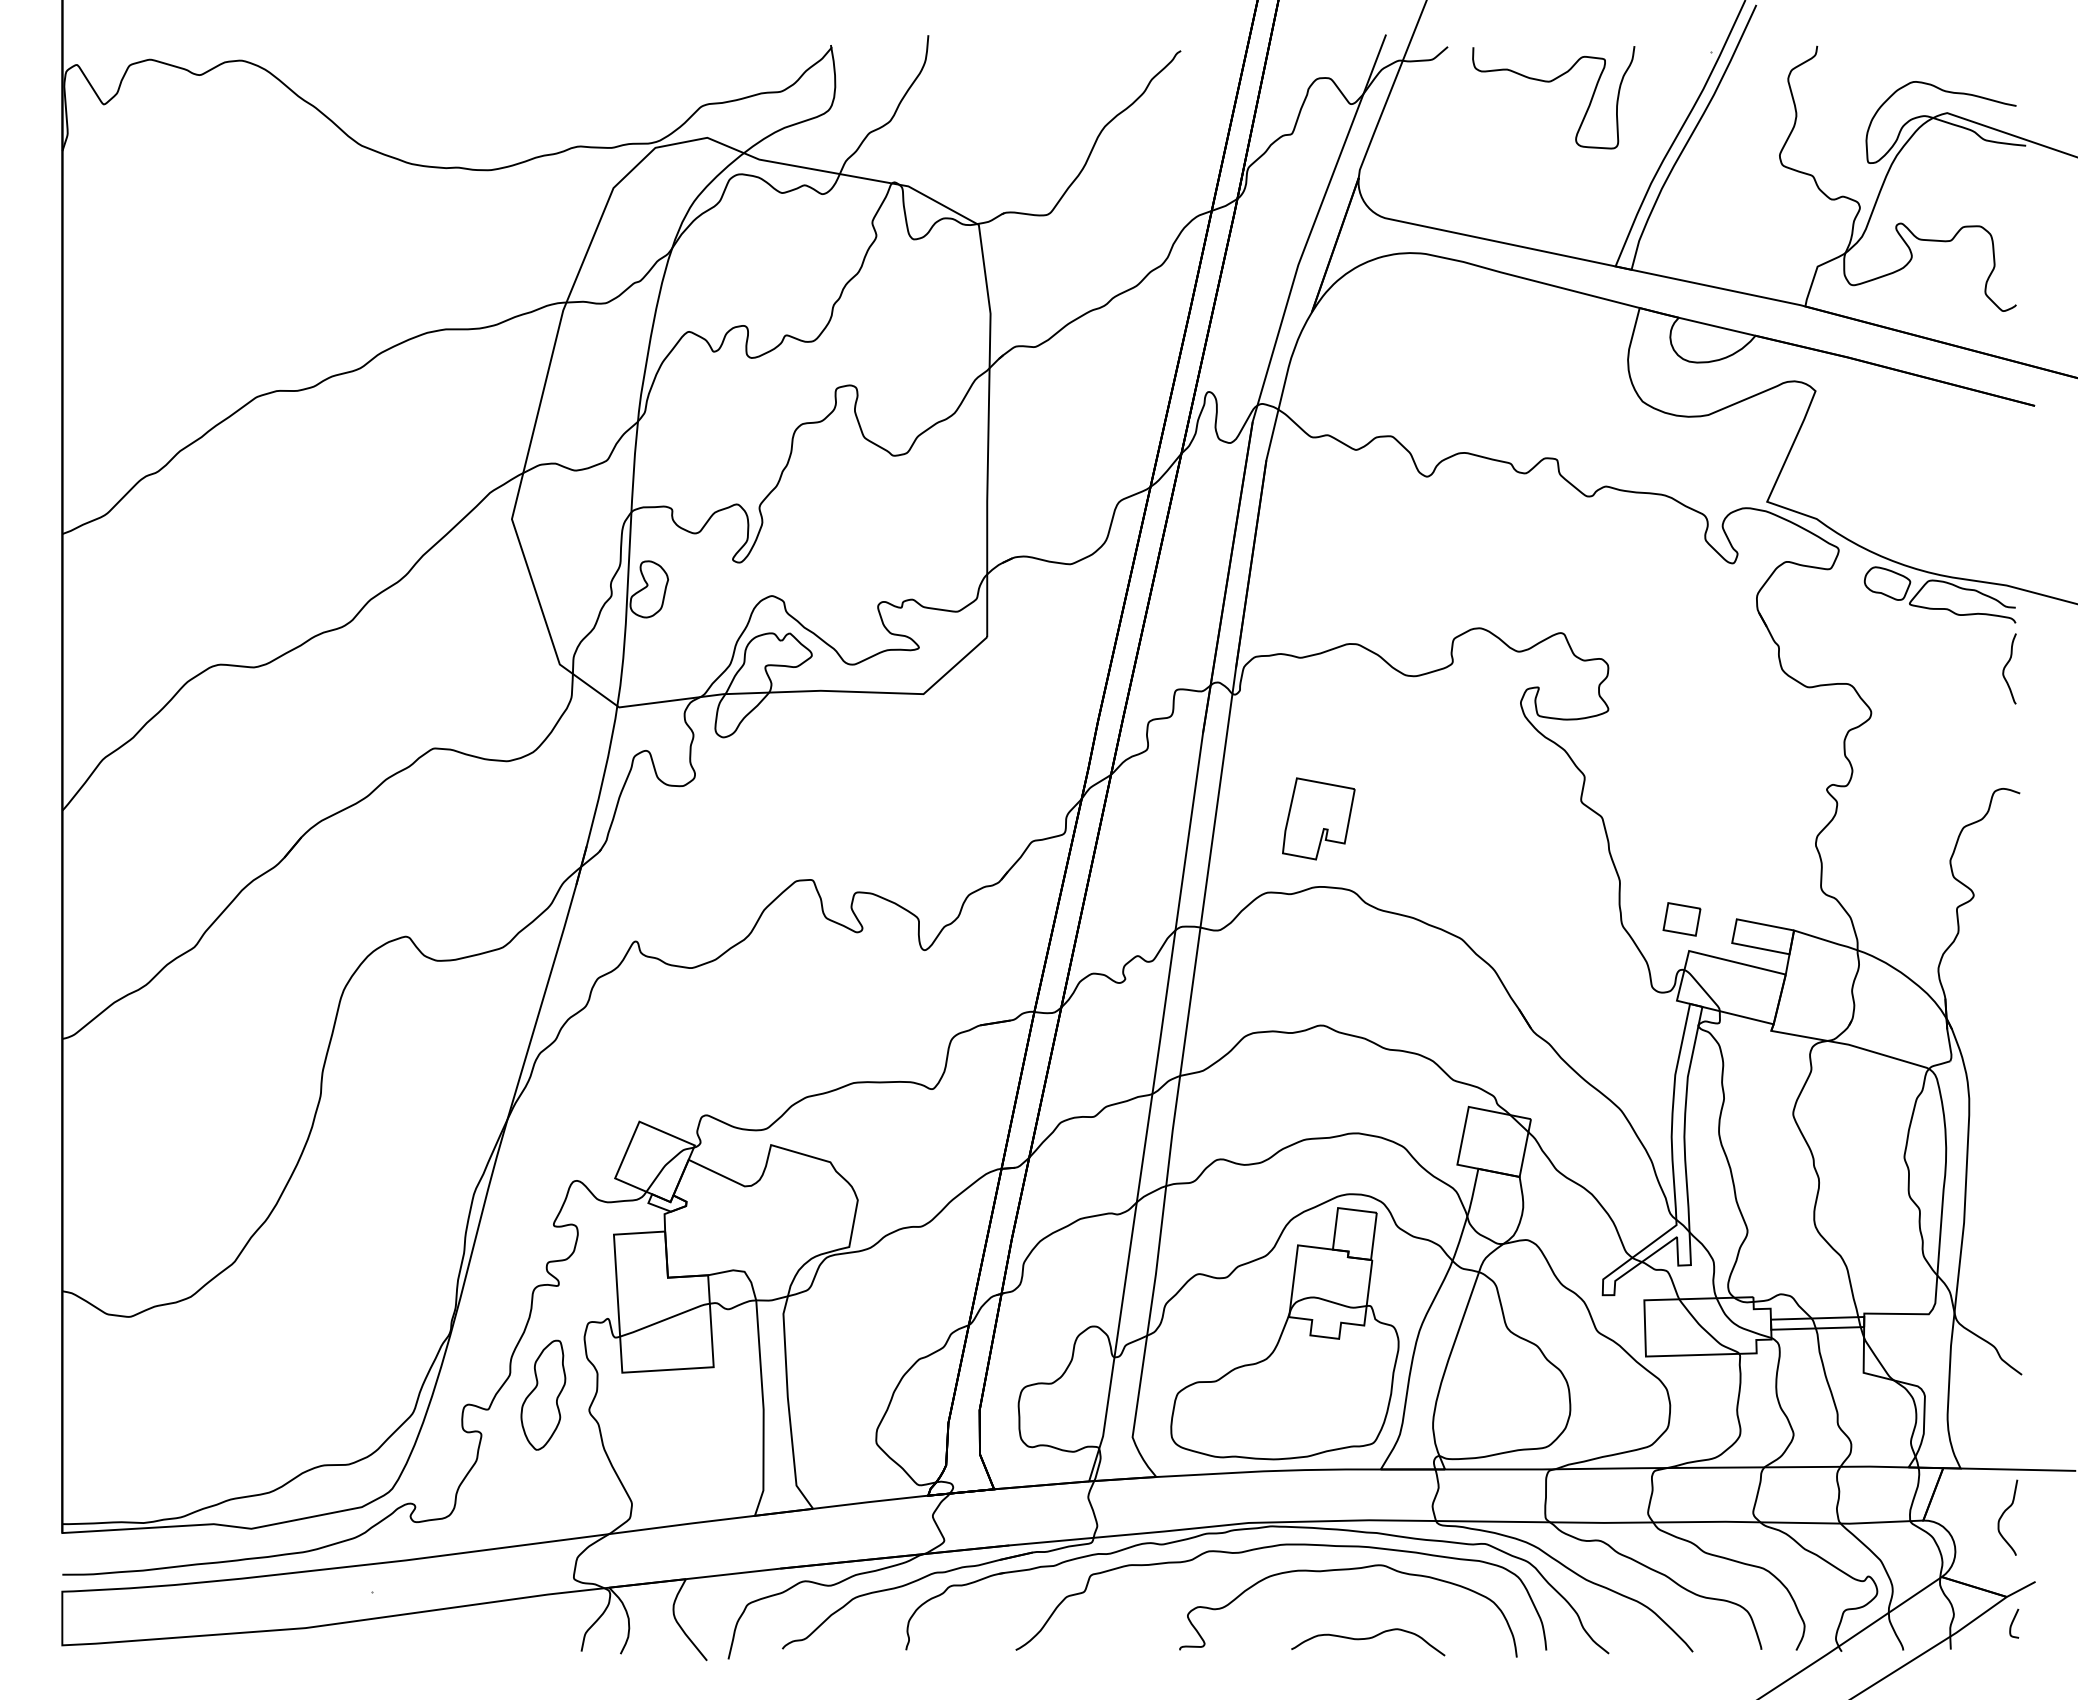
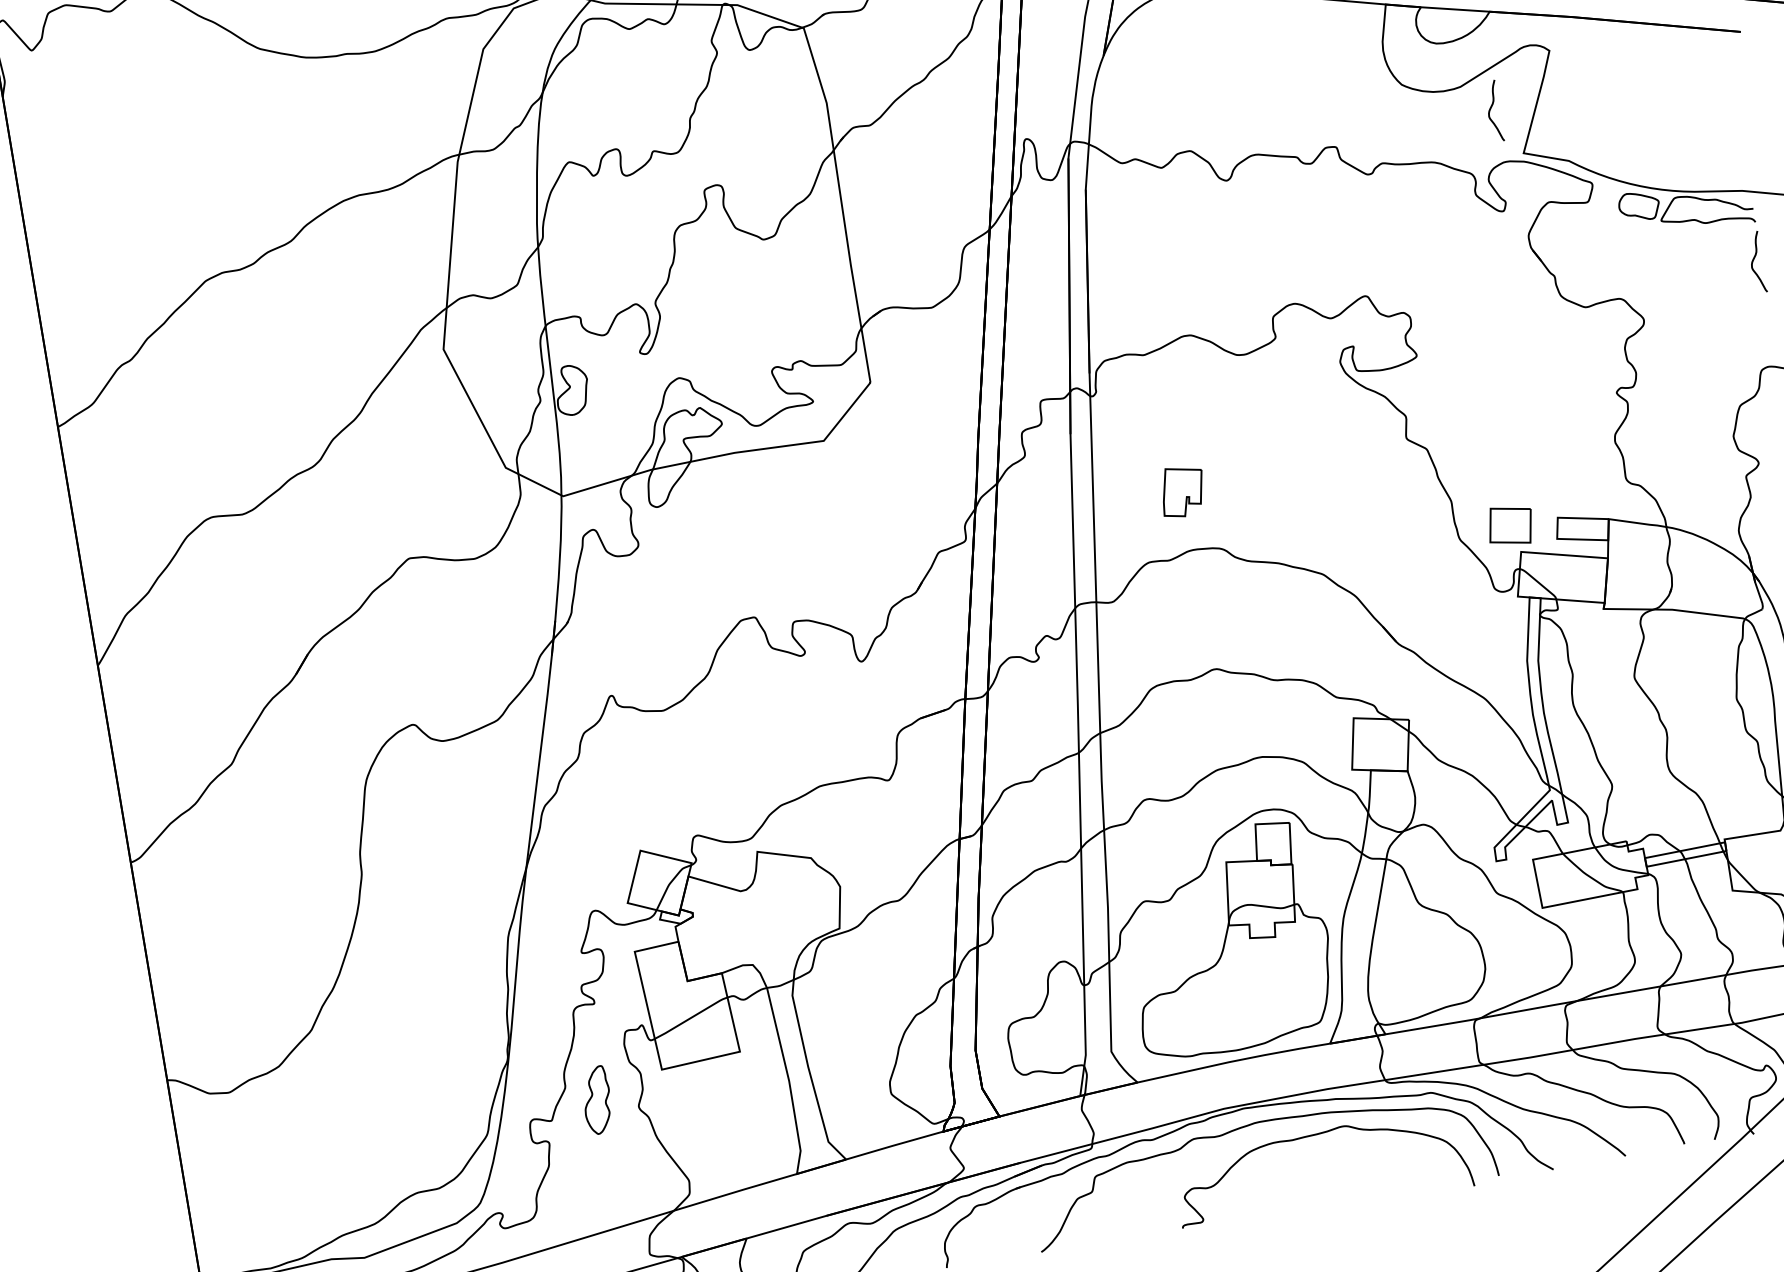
curve: (1739, 445) -> (1491, 108), added
part: (1318, 818) -> (1182, 491), size x0.7
part: (1681, 919) -> (1510, 525), size x1.4
part: (543, 1394) -> (597, 1099), size x0.7
curve: (1368, 1639) -> (1344, 1192), removed

